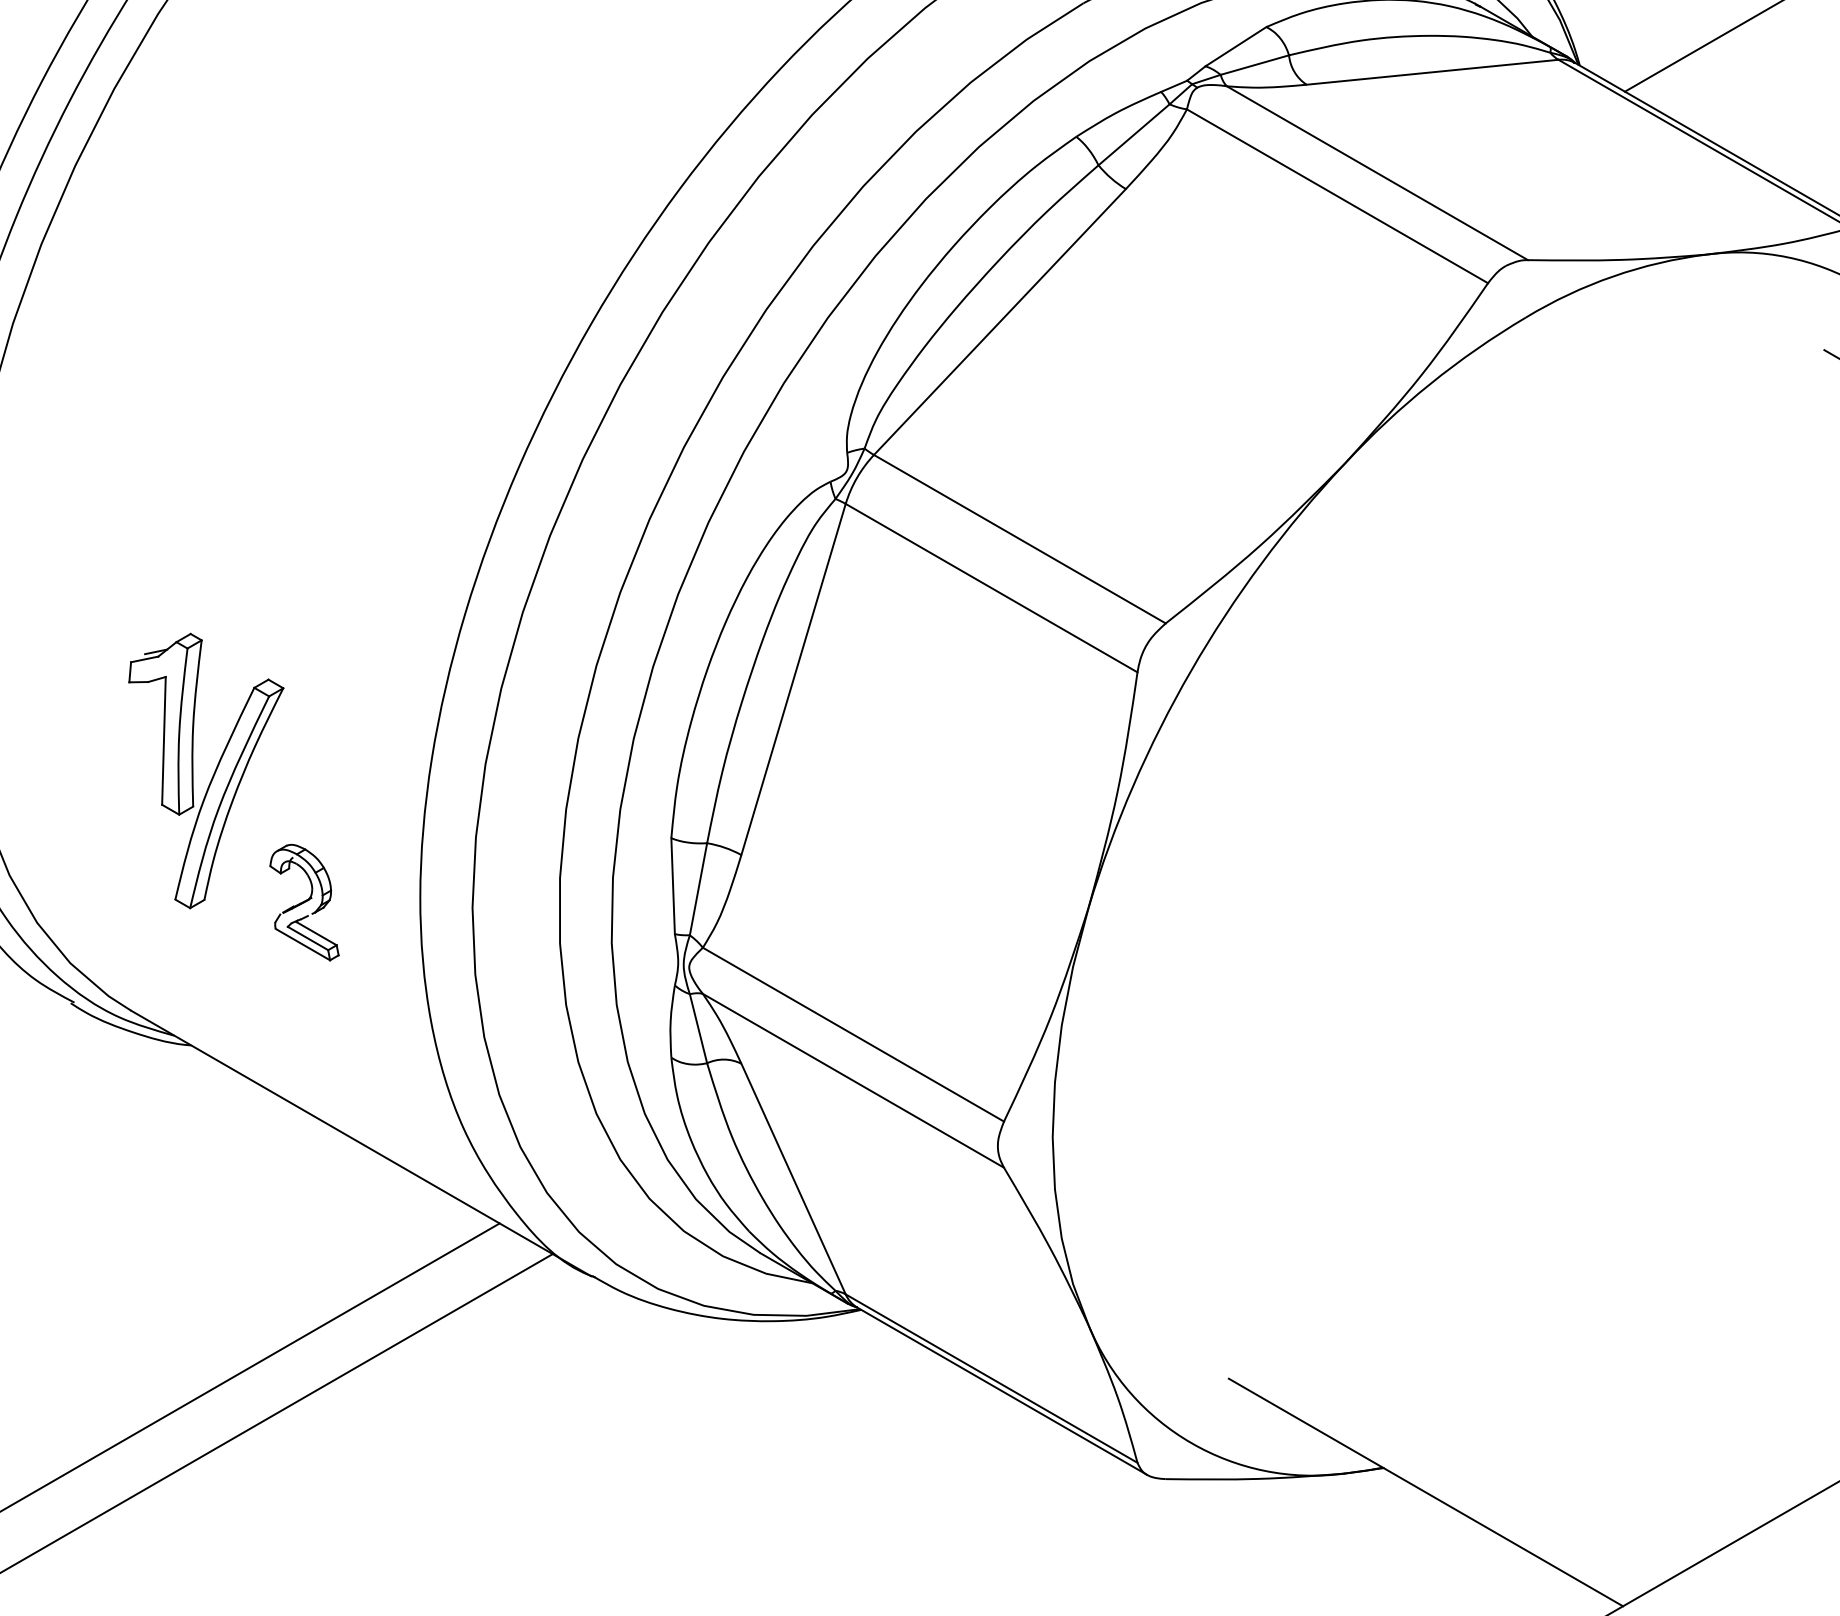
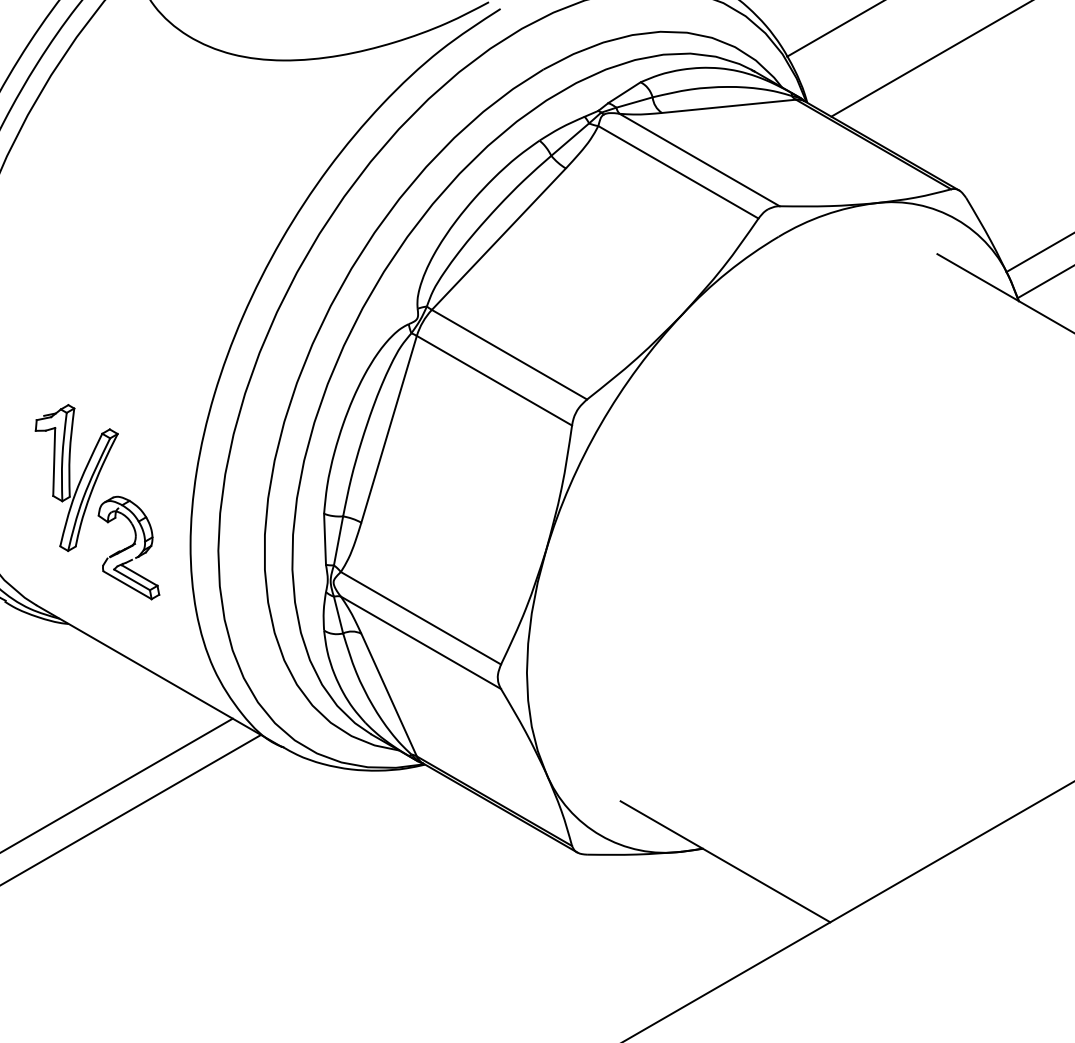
part: (303, 901) -> (128, 547), size x1.67

